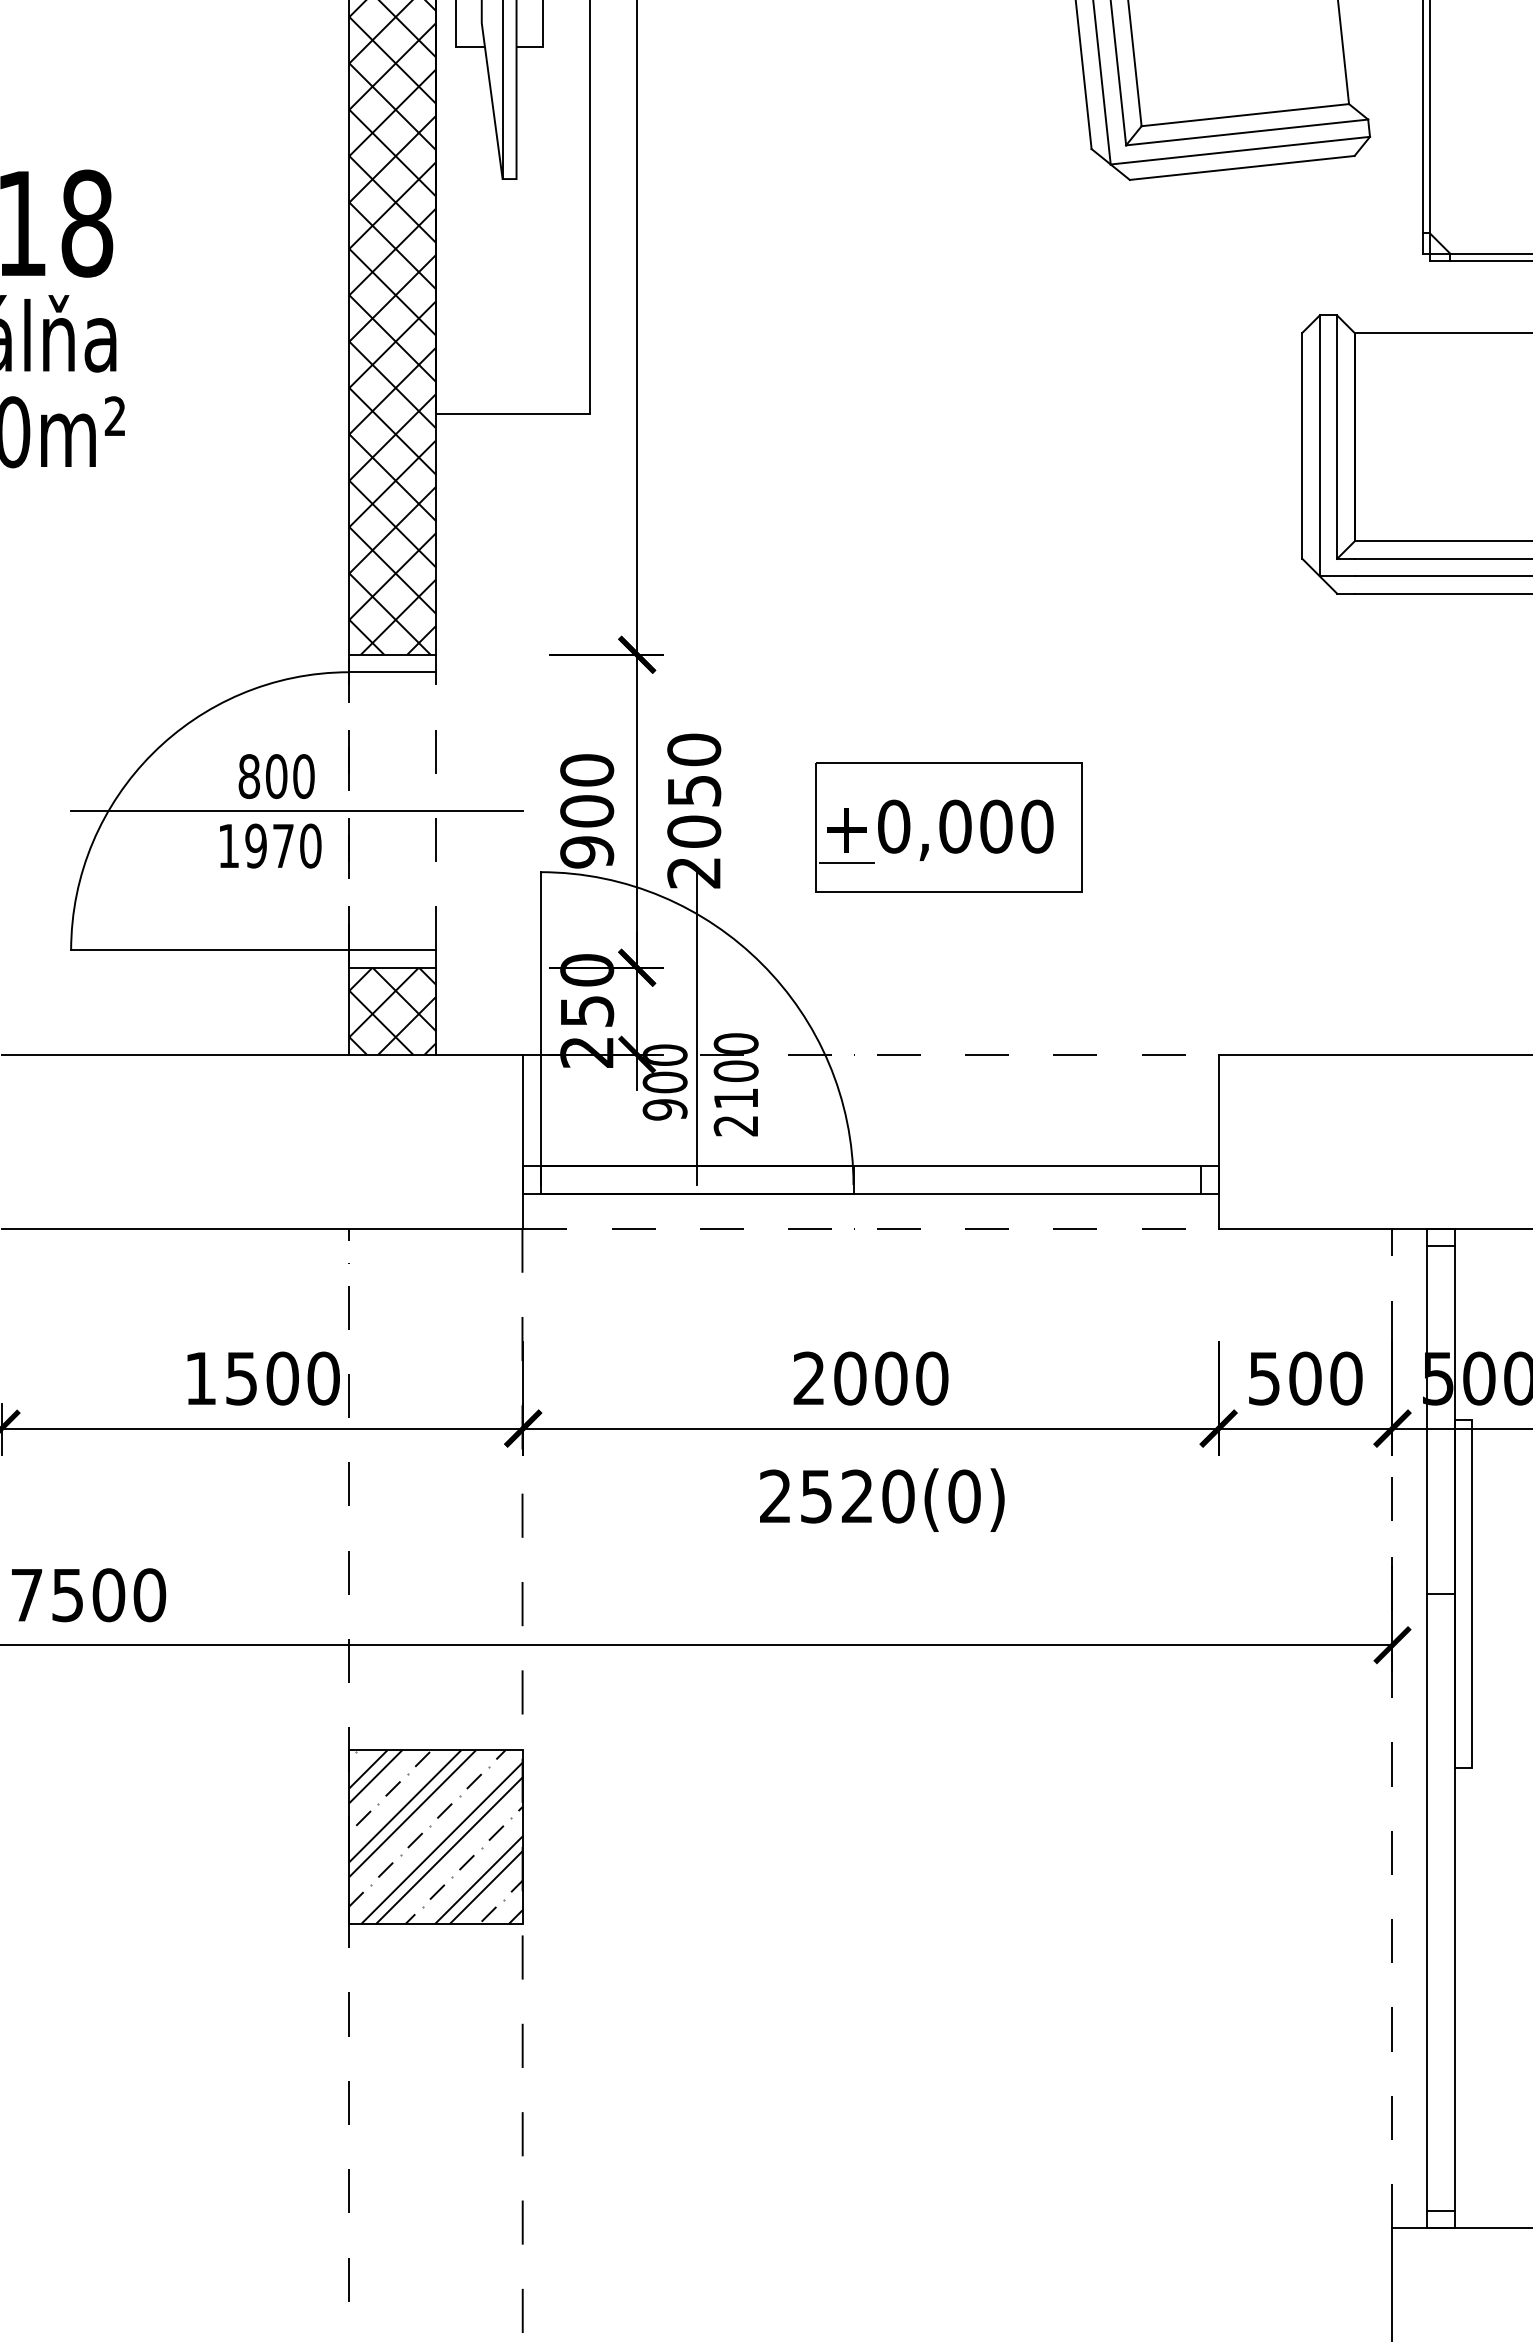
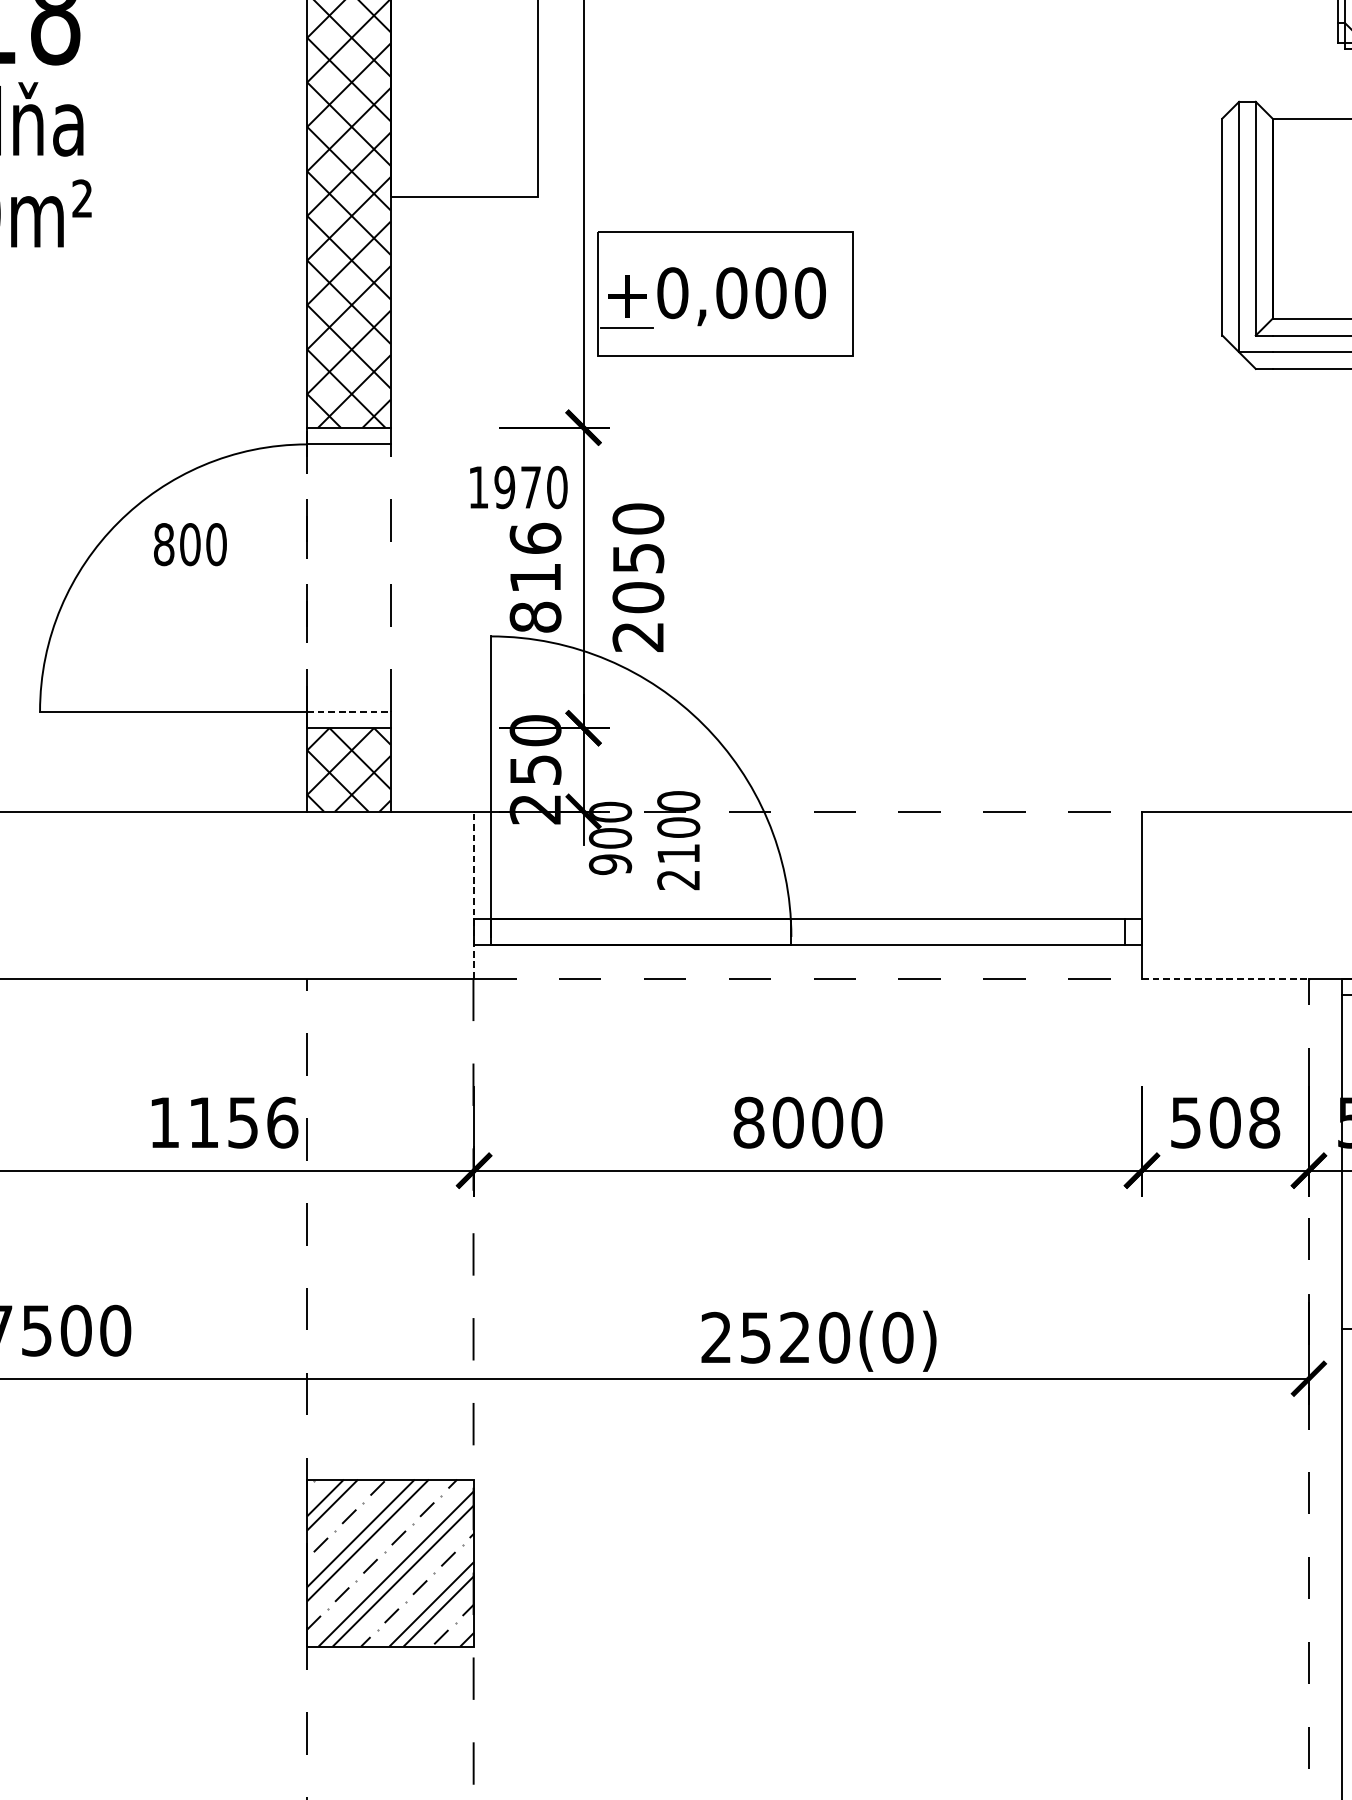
text: (276, 776) -> (190, 544), moved
line: (297, 811) -> (257, 578), removed
text: (587, 811) -> (535, 578), 900 -> 816
part: (948, 827) -> (725, 293), moved
text: (270, 845) -> (518, 486), moved
line: (393, 950) -> (349, 711), solid -> dashed
line: (697, 1028) -> (641, 786), removed
line: (523, 1141) -> (474, 895), solid -> dashed
line: (1305, 1228) -> (1225, 978), solid -> dashed
text: (283, 1378) -> (243, 1122), 1500 -> 1156
text: (809, 1378) -> (749, 1122), 2000 -> 8000
text: (1346, 1378) -> (1264, 1122), 500 -> 508
text: (882, 1499) -> (819, 1340), moved

